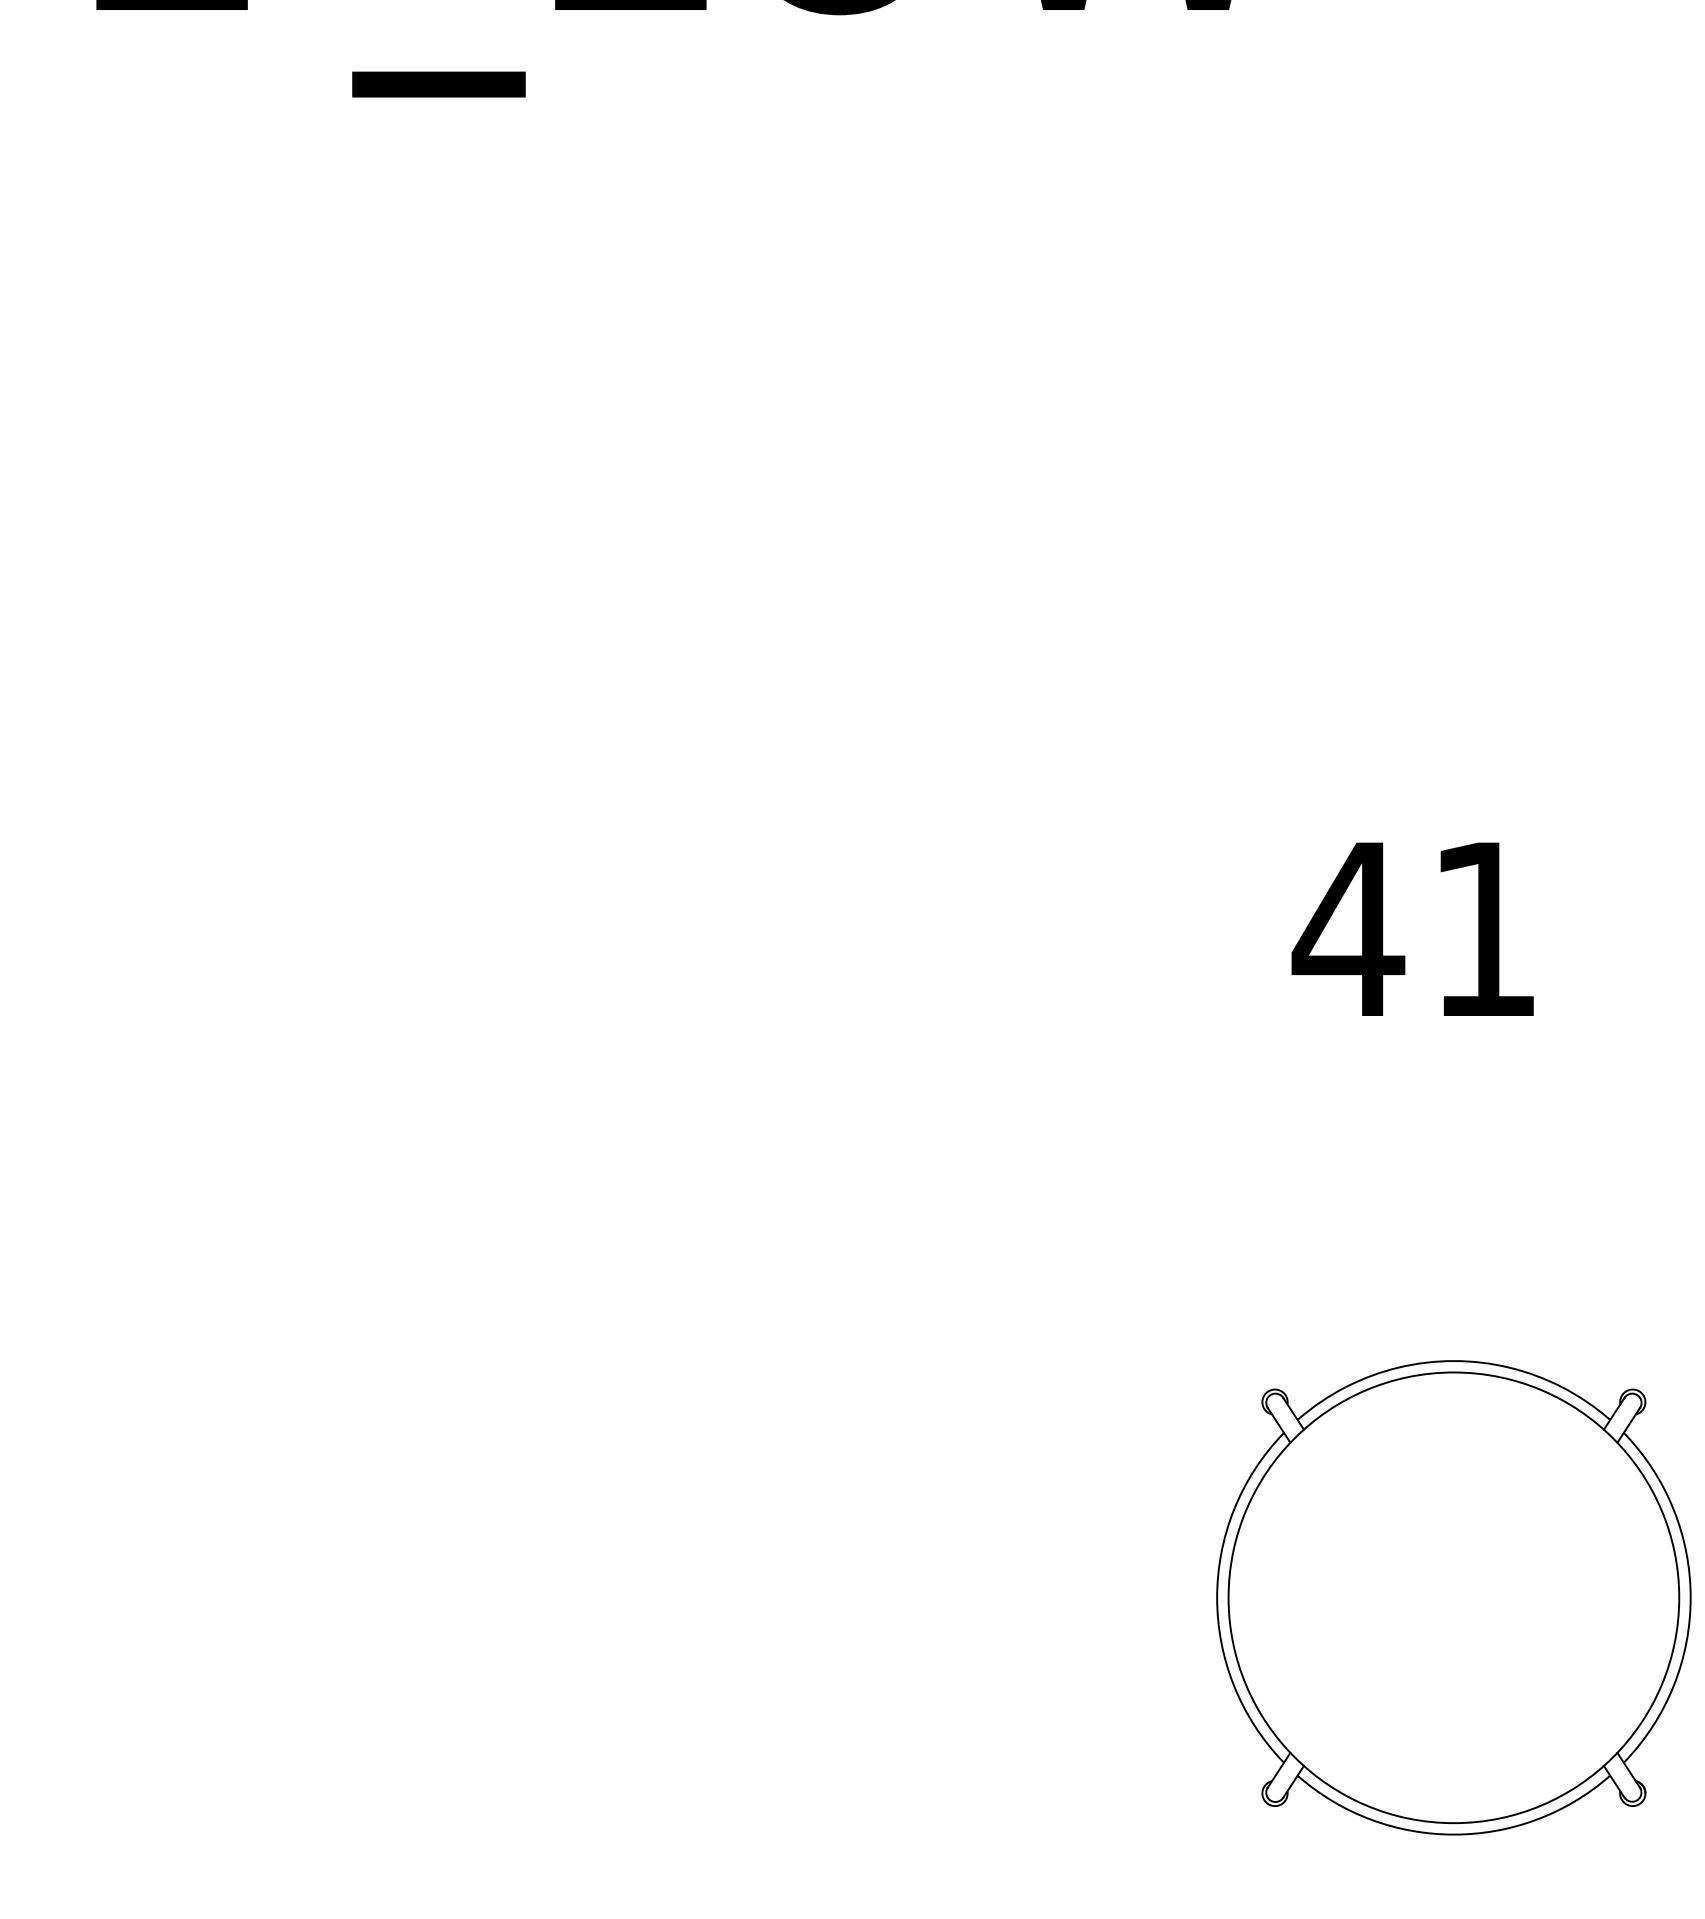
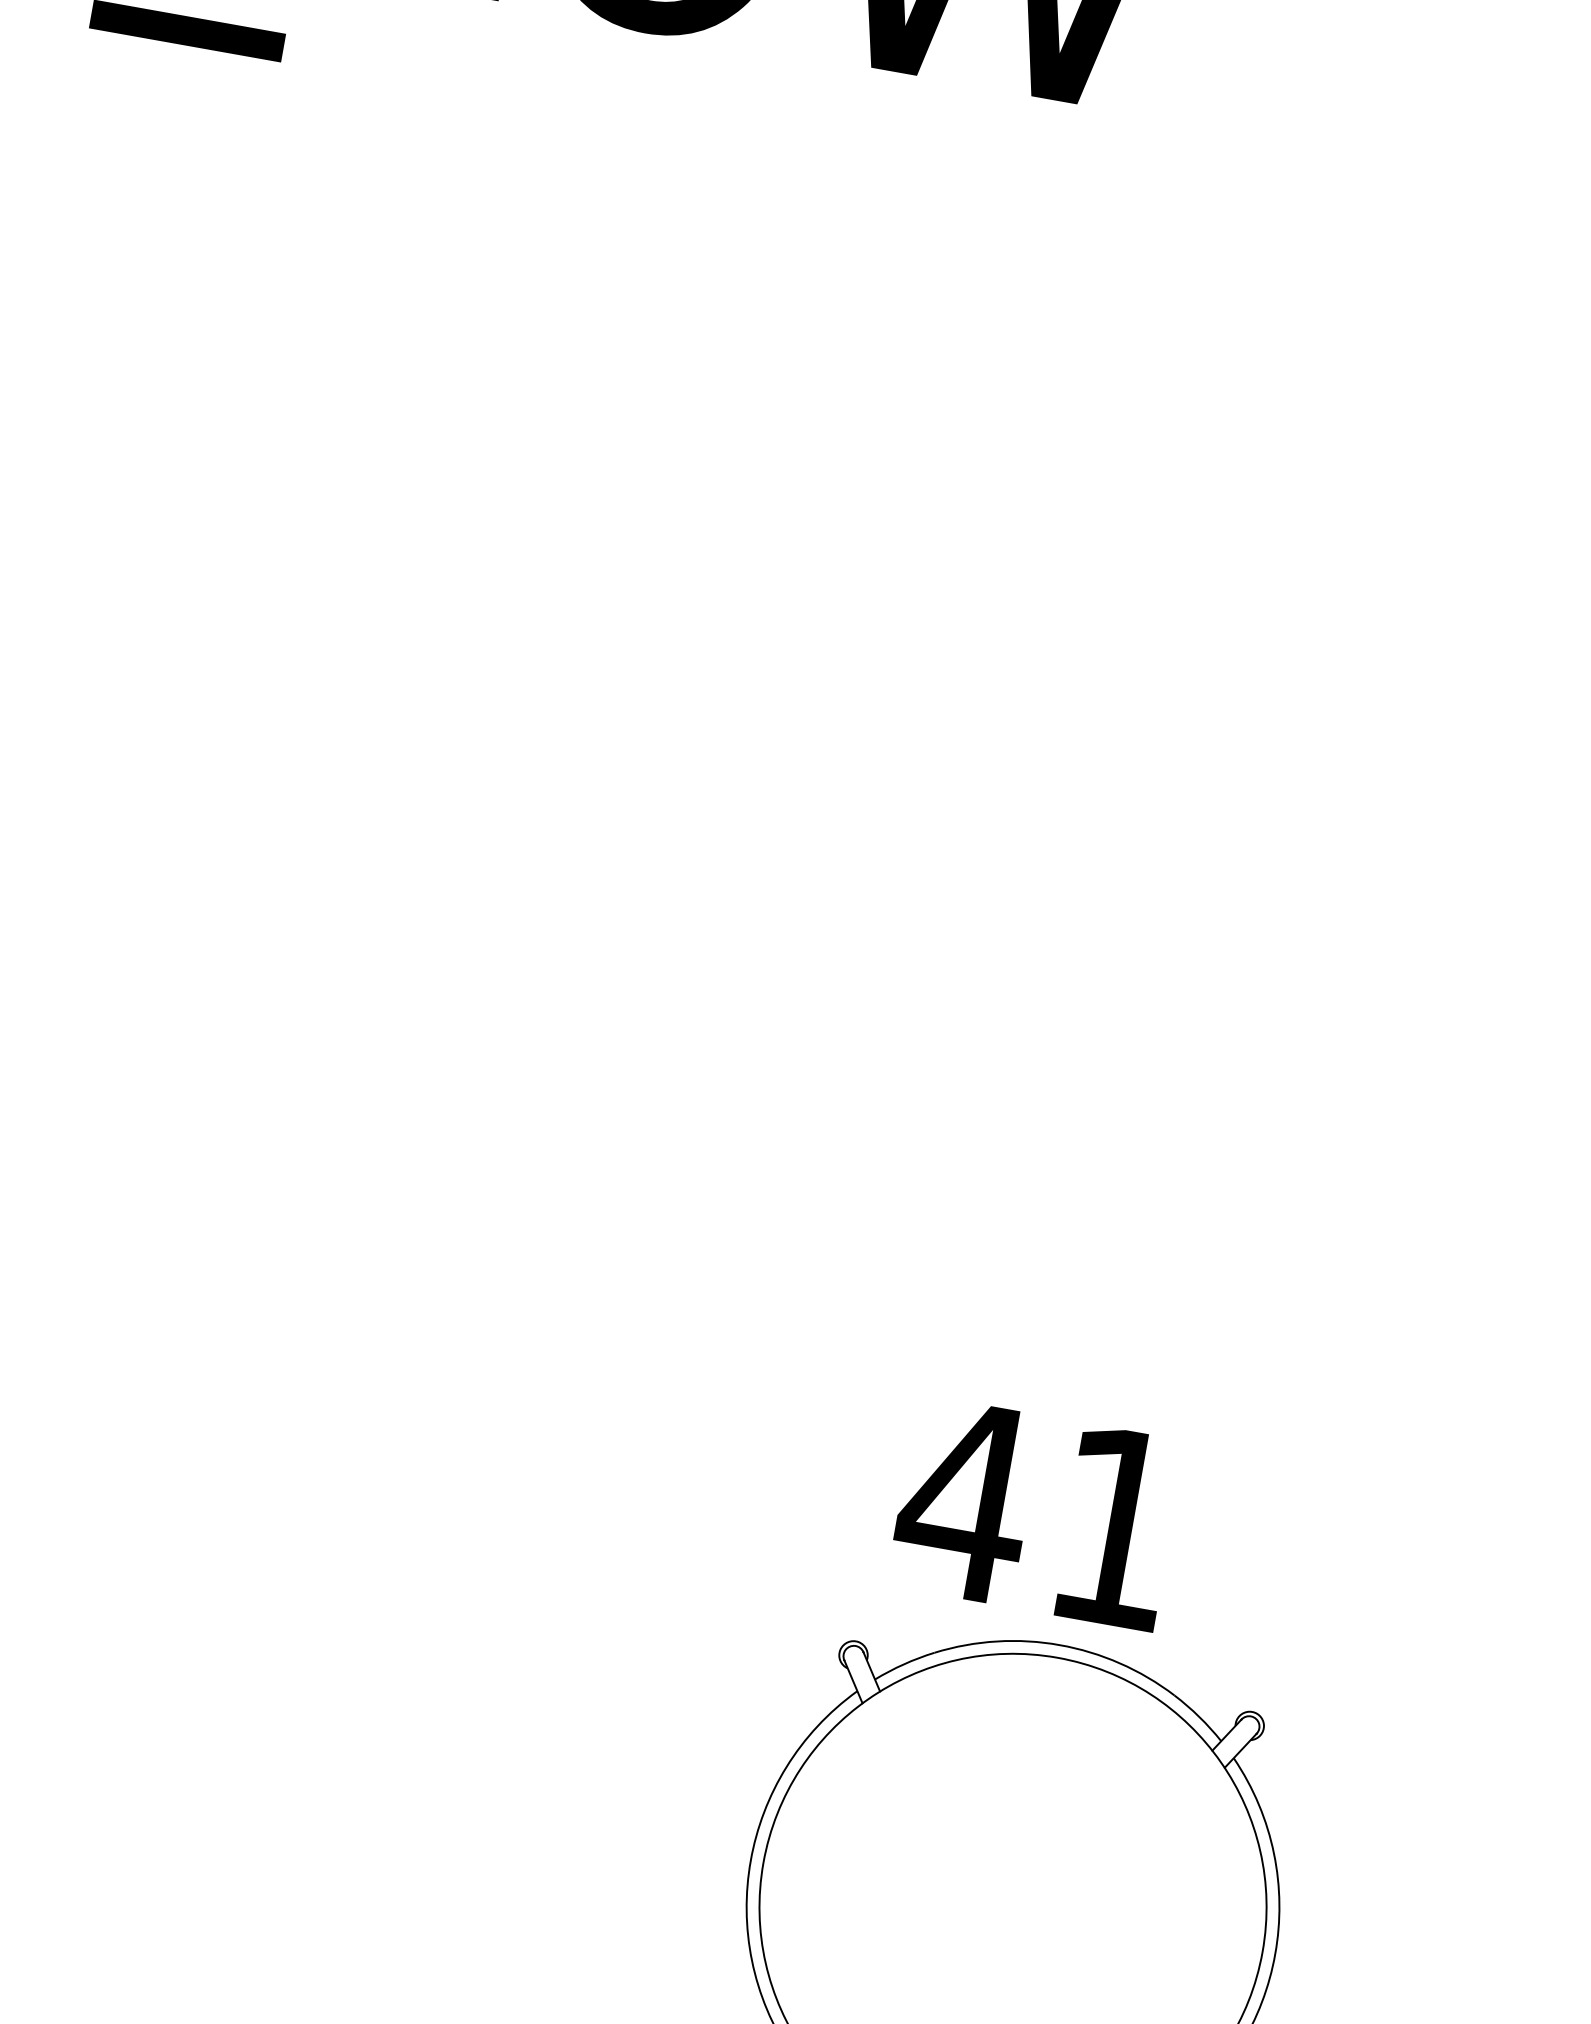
text: (1412, 928) -> (1036, 1512), moved

